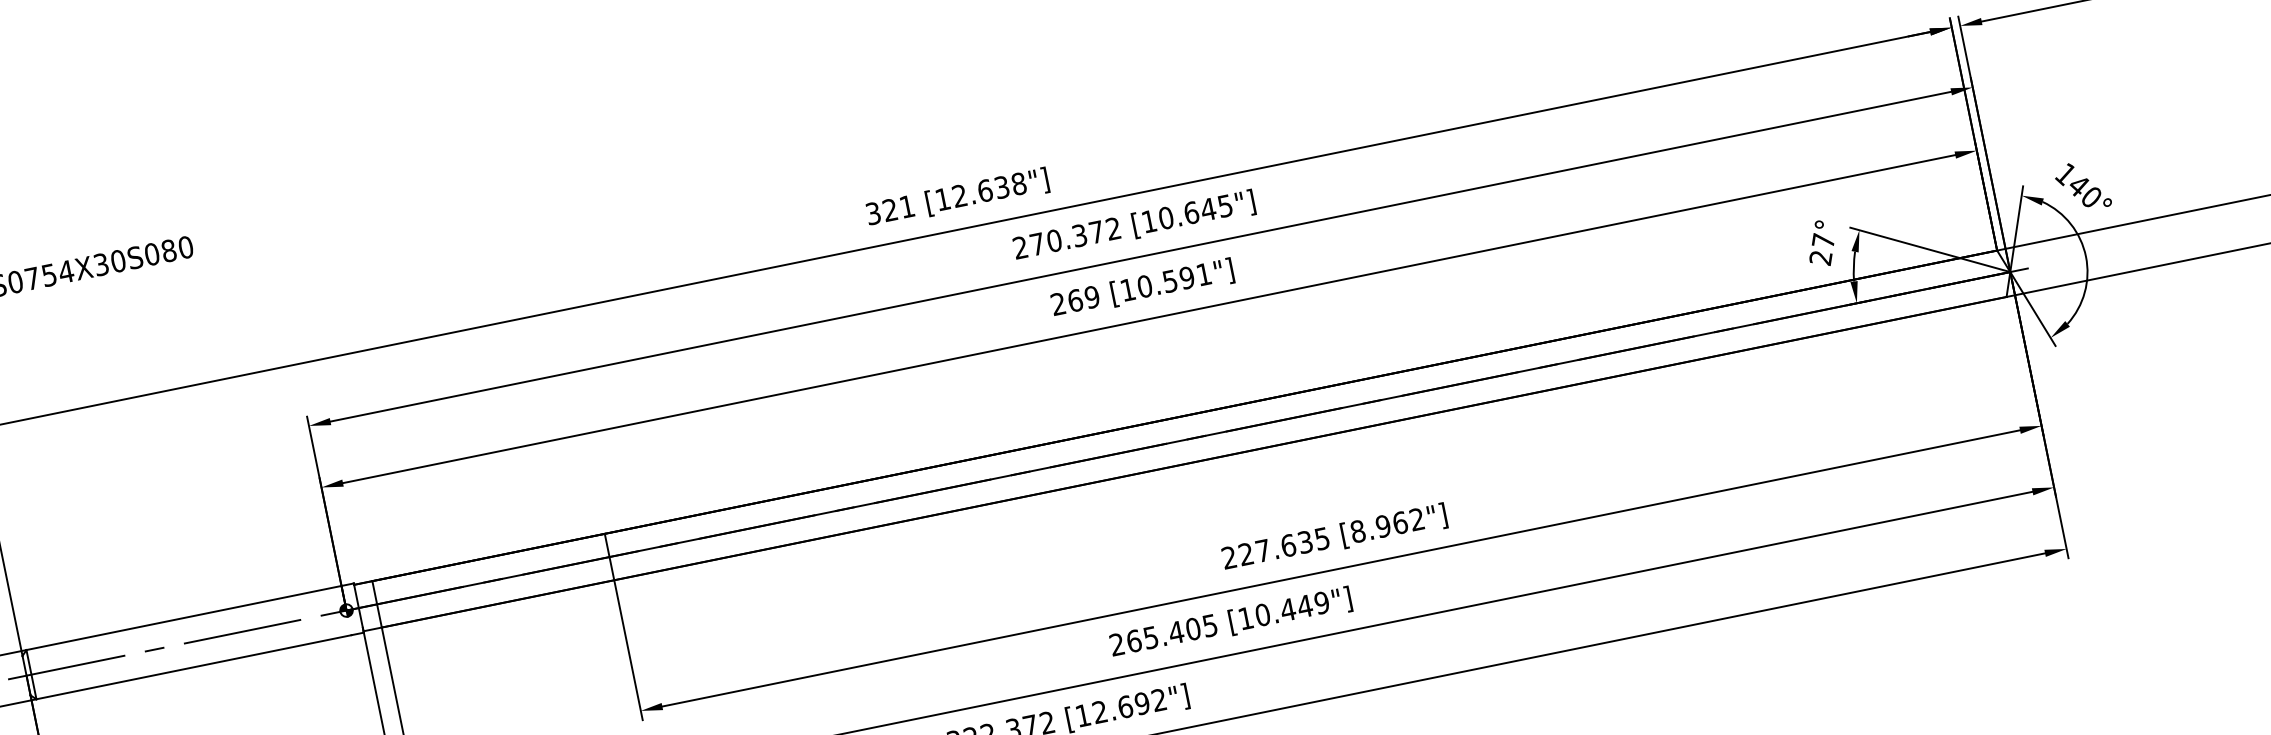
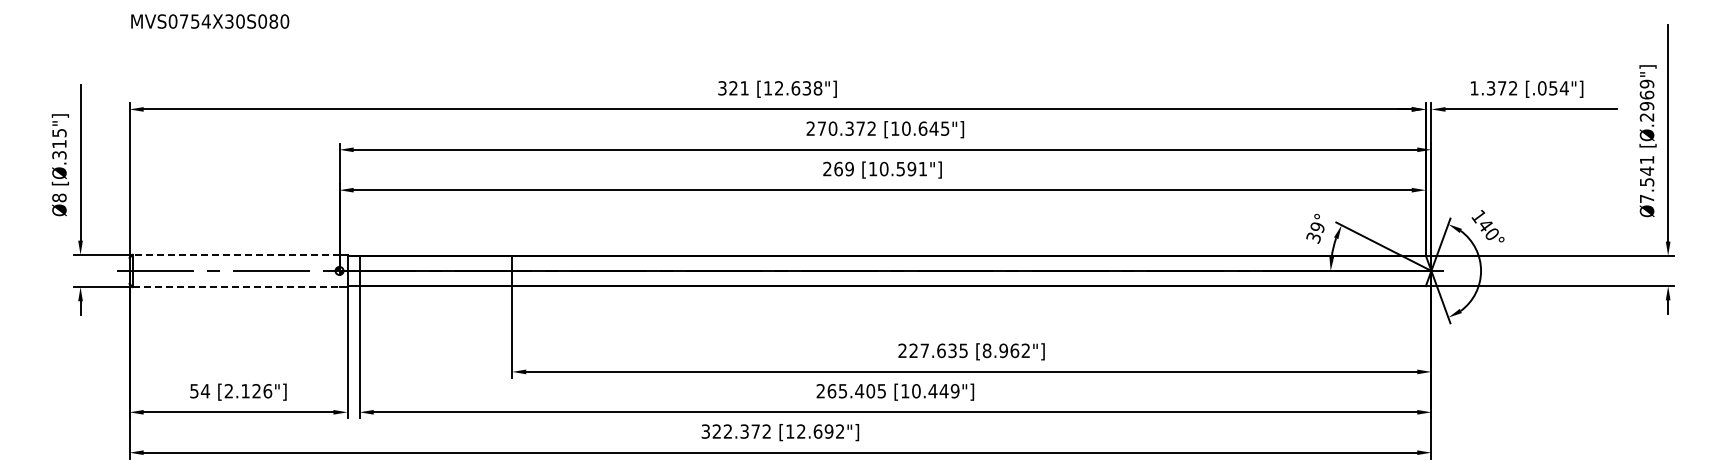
text: (1821, 249) -> (1315, 232), 27° -> 39°
line: (182, 617) -> (235, 254), solid -> dashed
line: (194, 667) -> (236, 287), solid -> dashed

